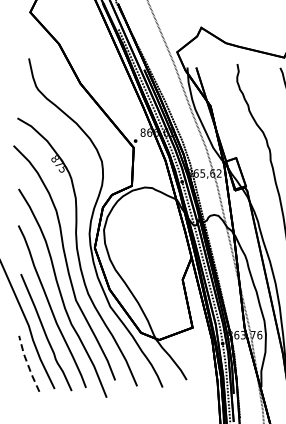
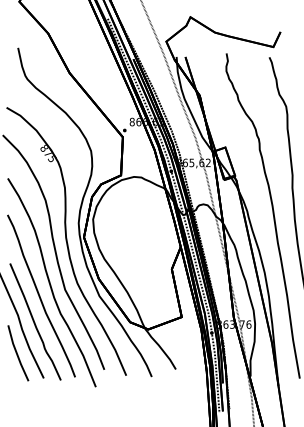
line: (27, 364) -> (16, 353), dashed -> solid

